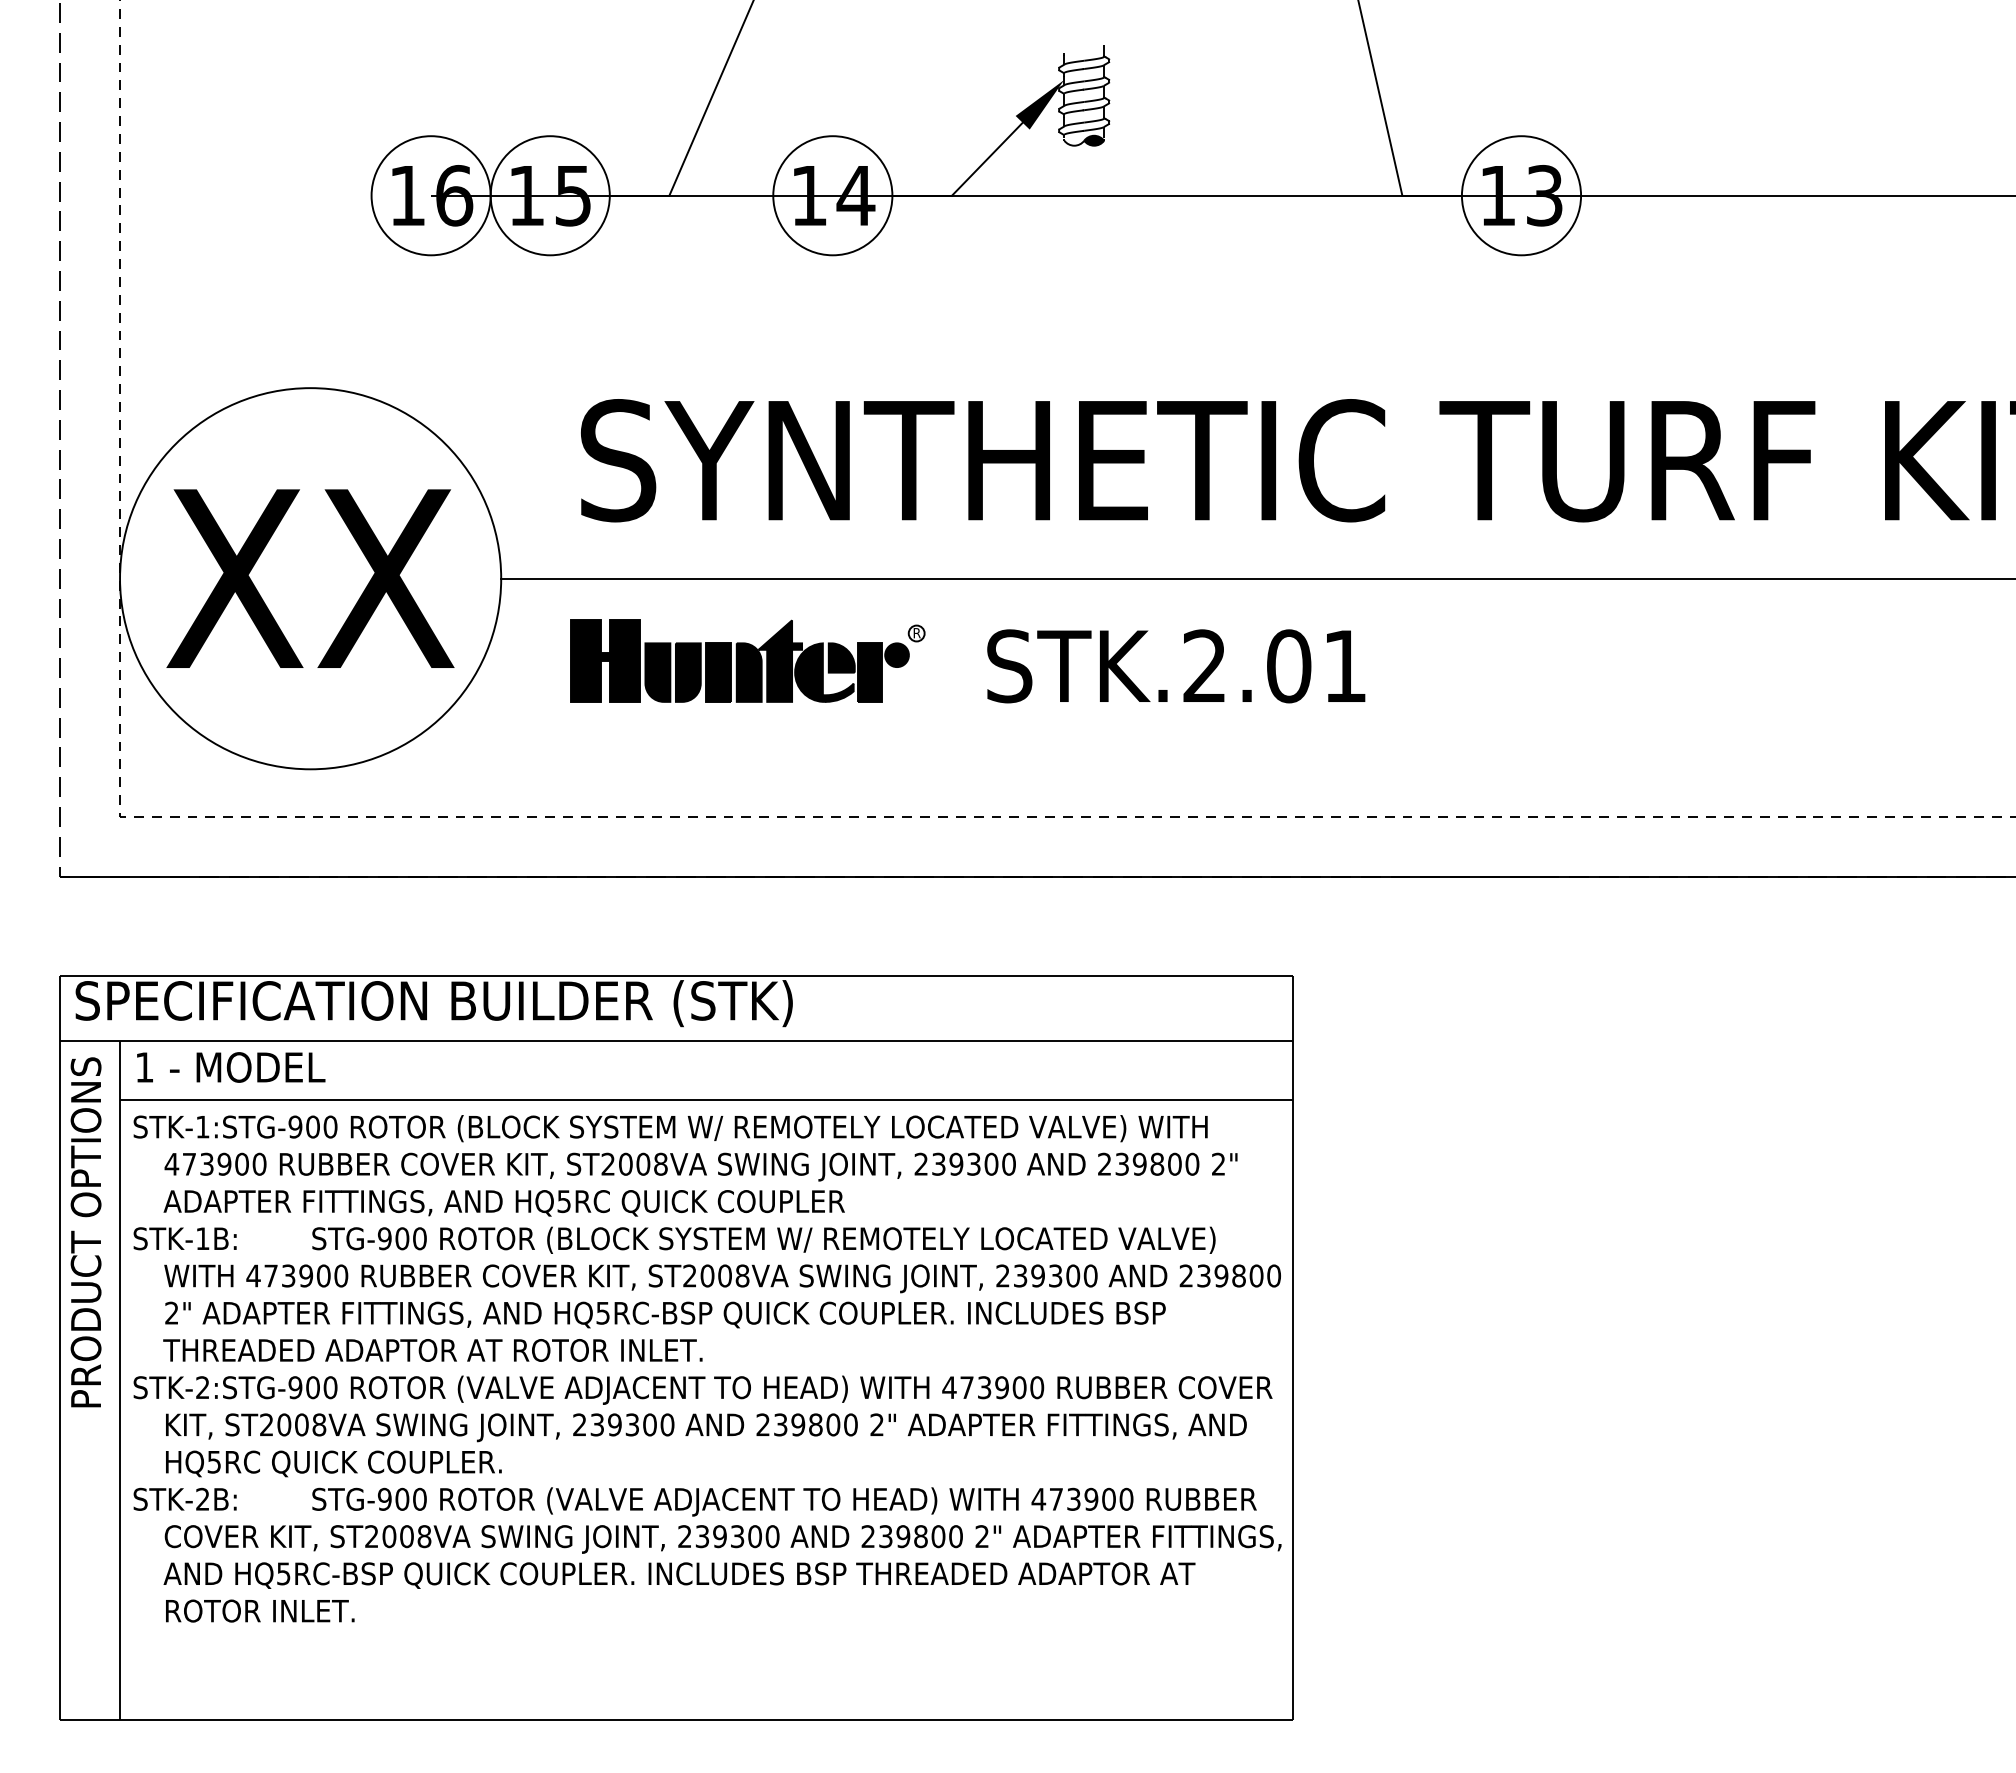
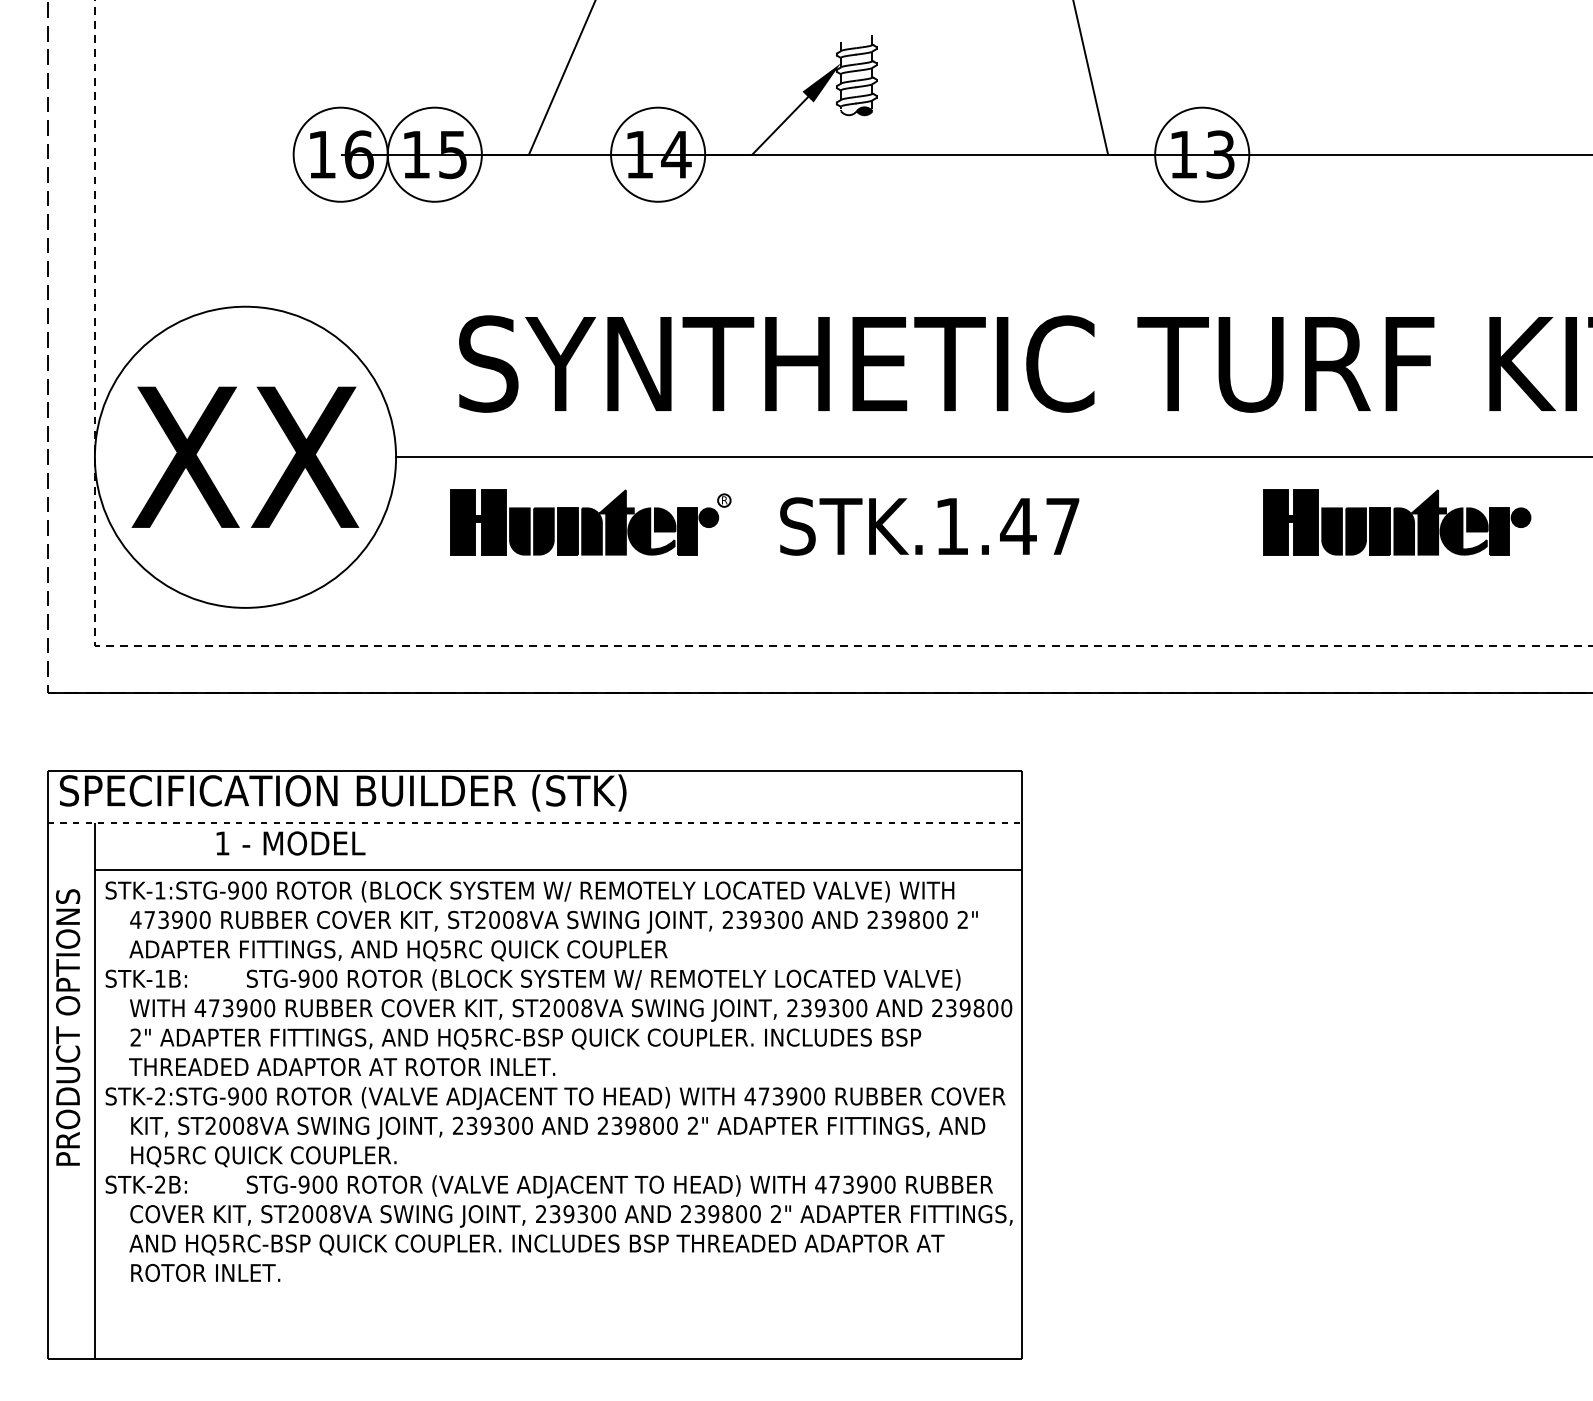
part: (1767, 660) -> (1396, 521), added
text: (1274, 666) -> (1007, 526), STK.2.01 -> STK.1.47
line: (677, 1041) -> (535, 822), solid -> dashed
text: (231, 1067) -> (291, 843), moved
text: (85, 1232) -> (67, 1027), moved

